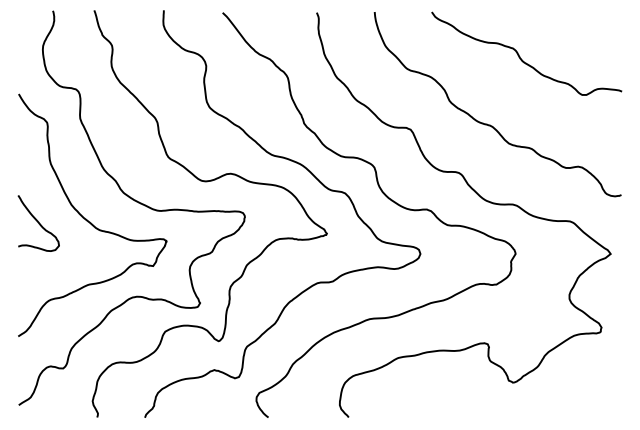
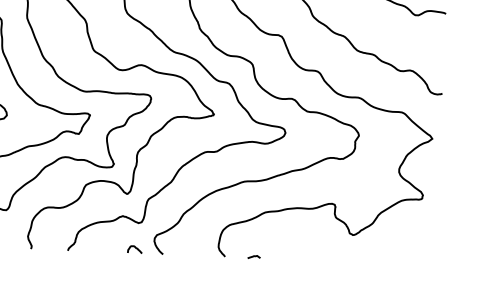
curve: (232, 411) -> (135, 248), added
curve: (385, 415) -> (253, 256), added

